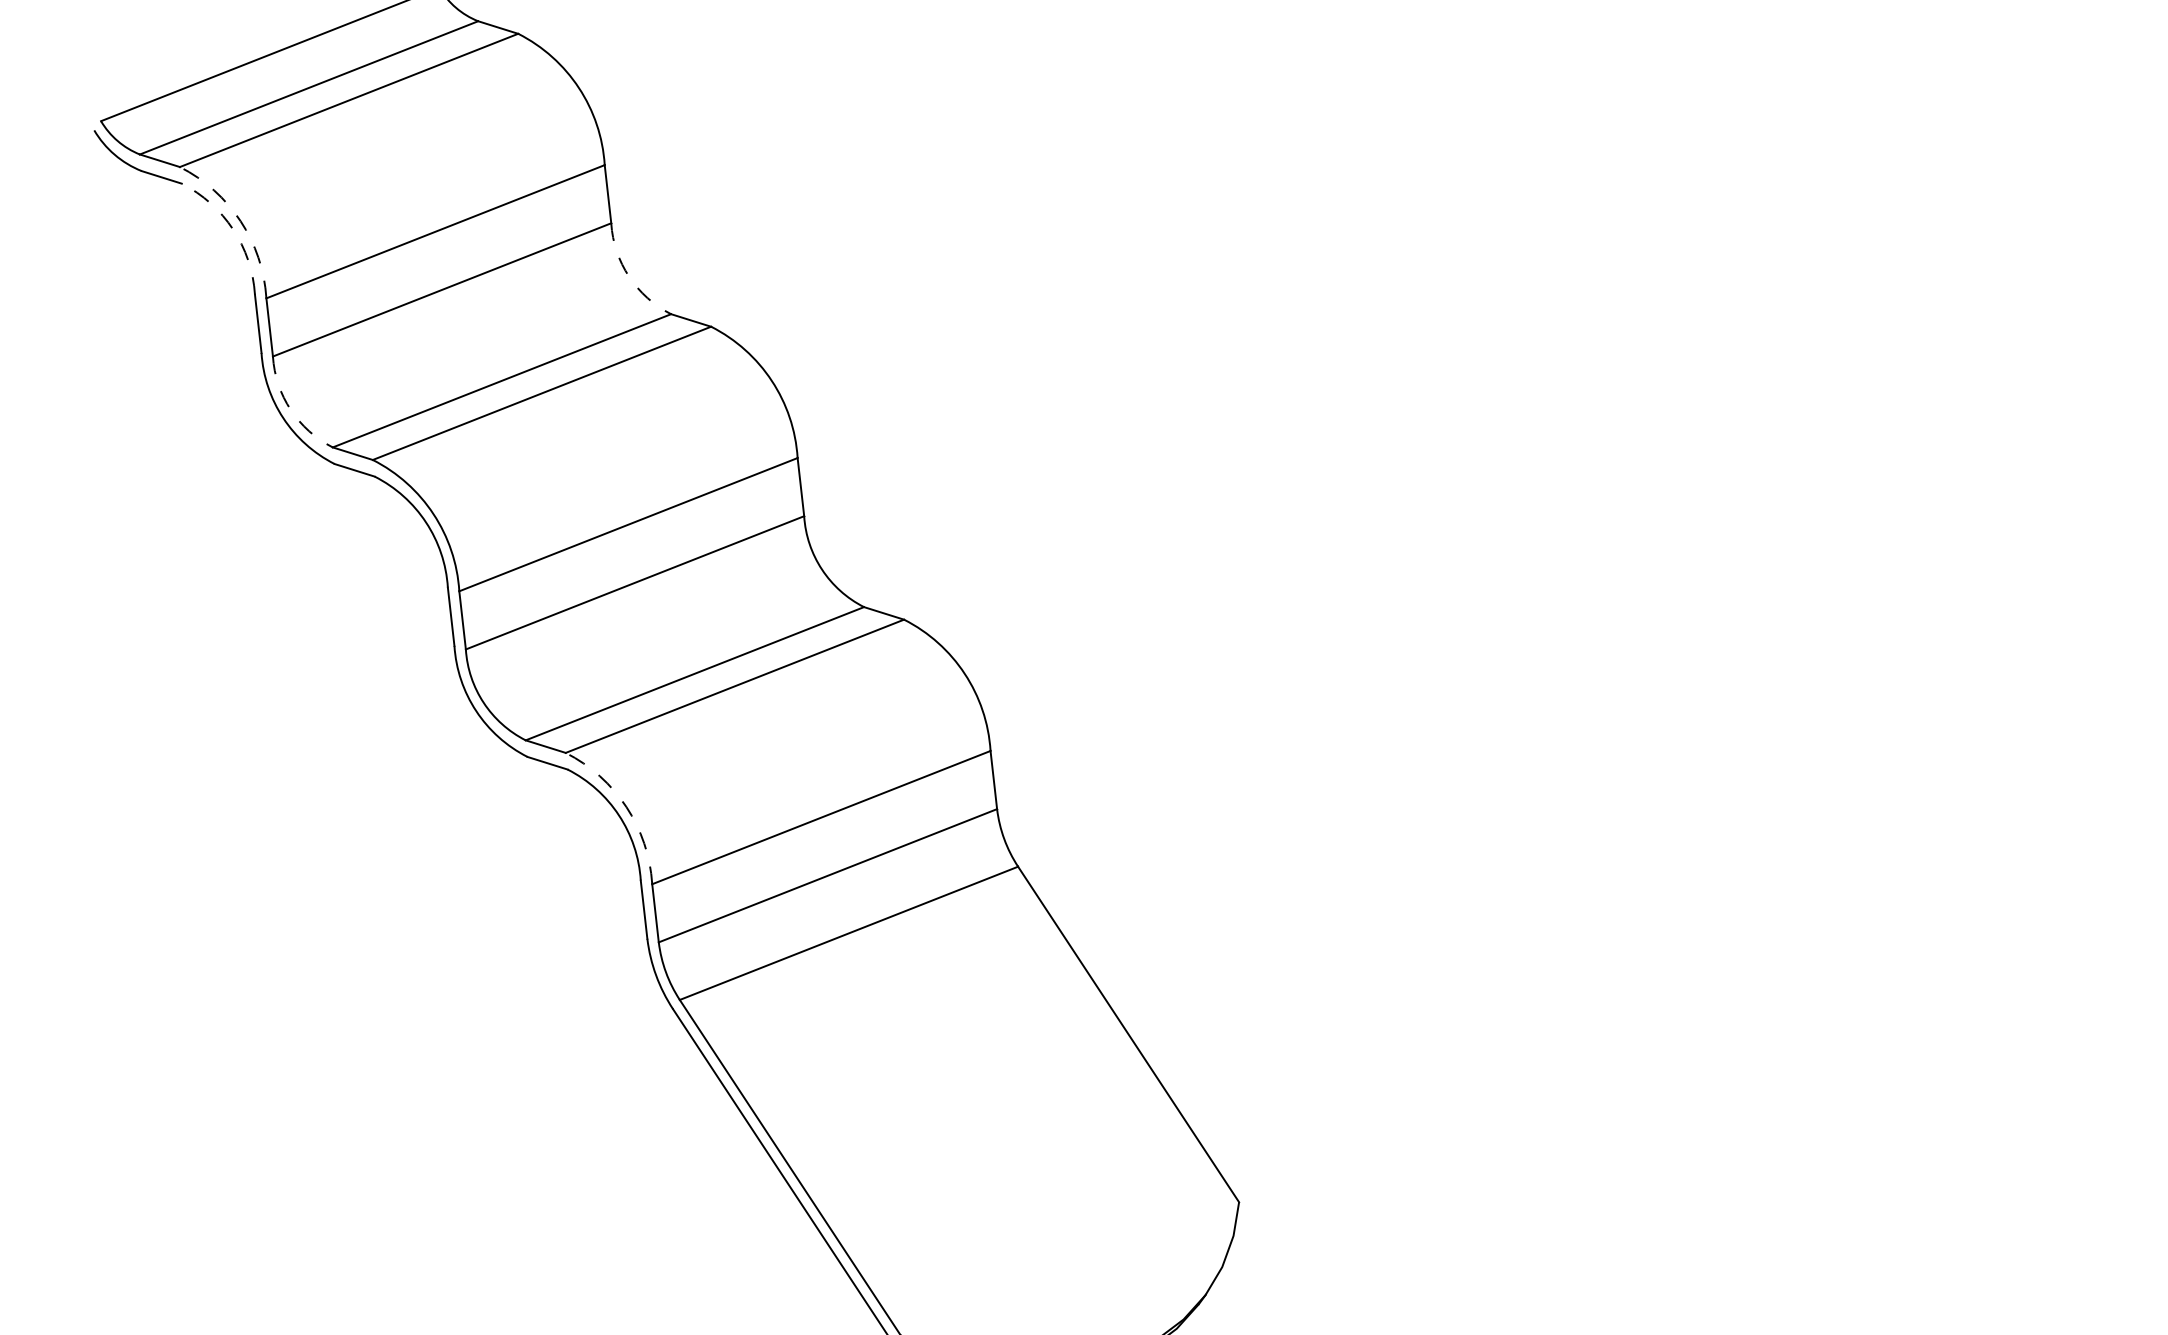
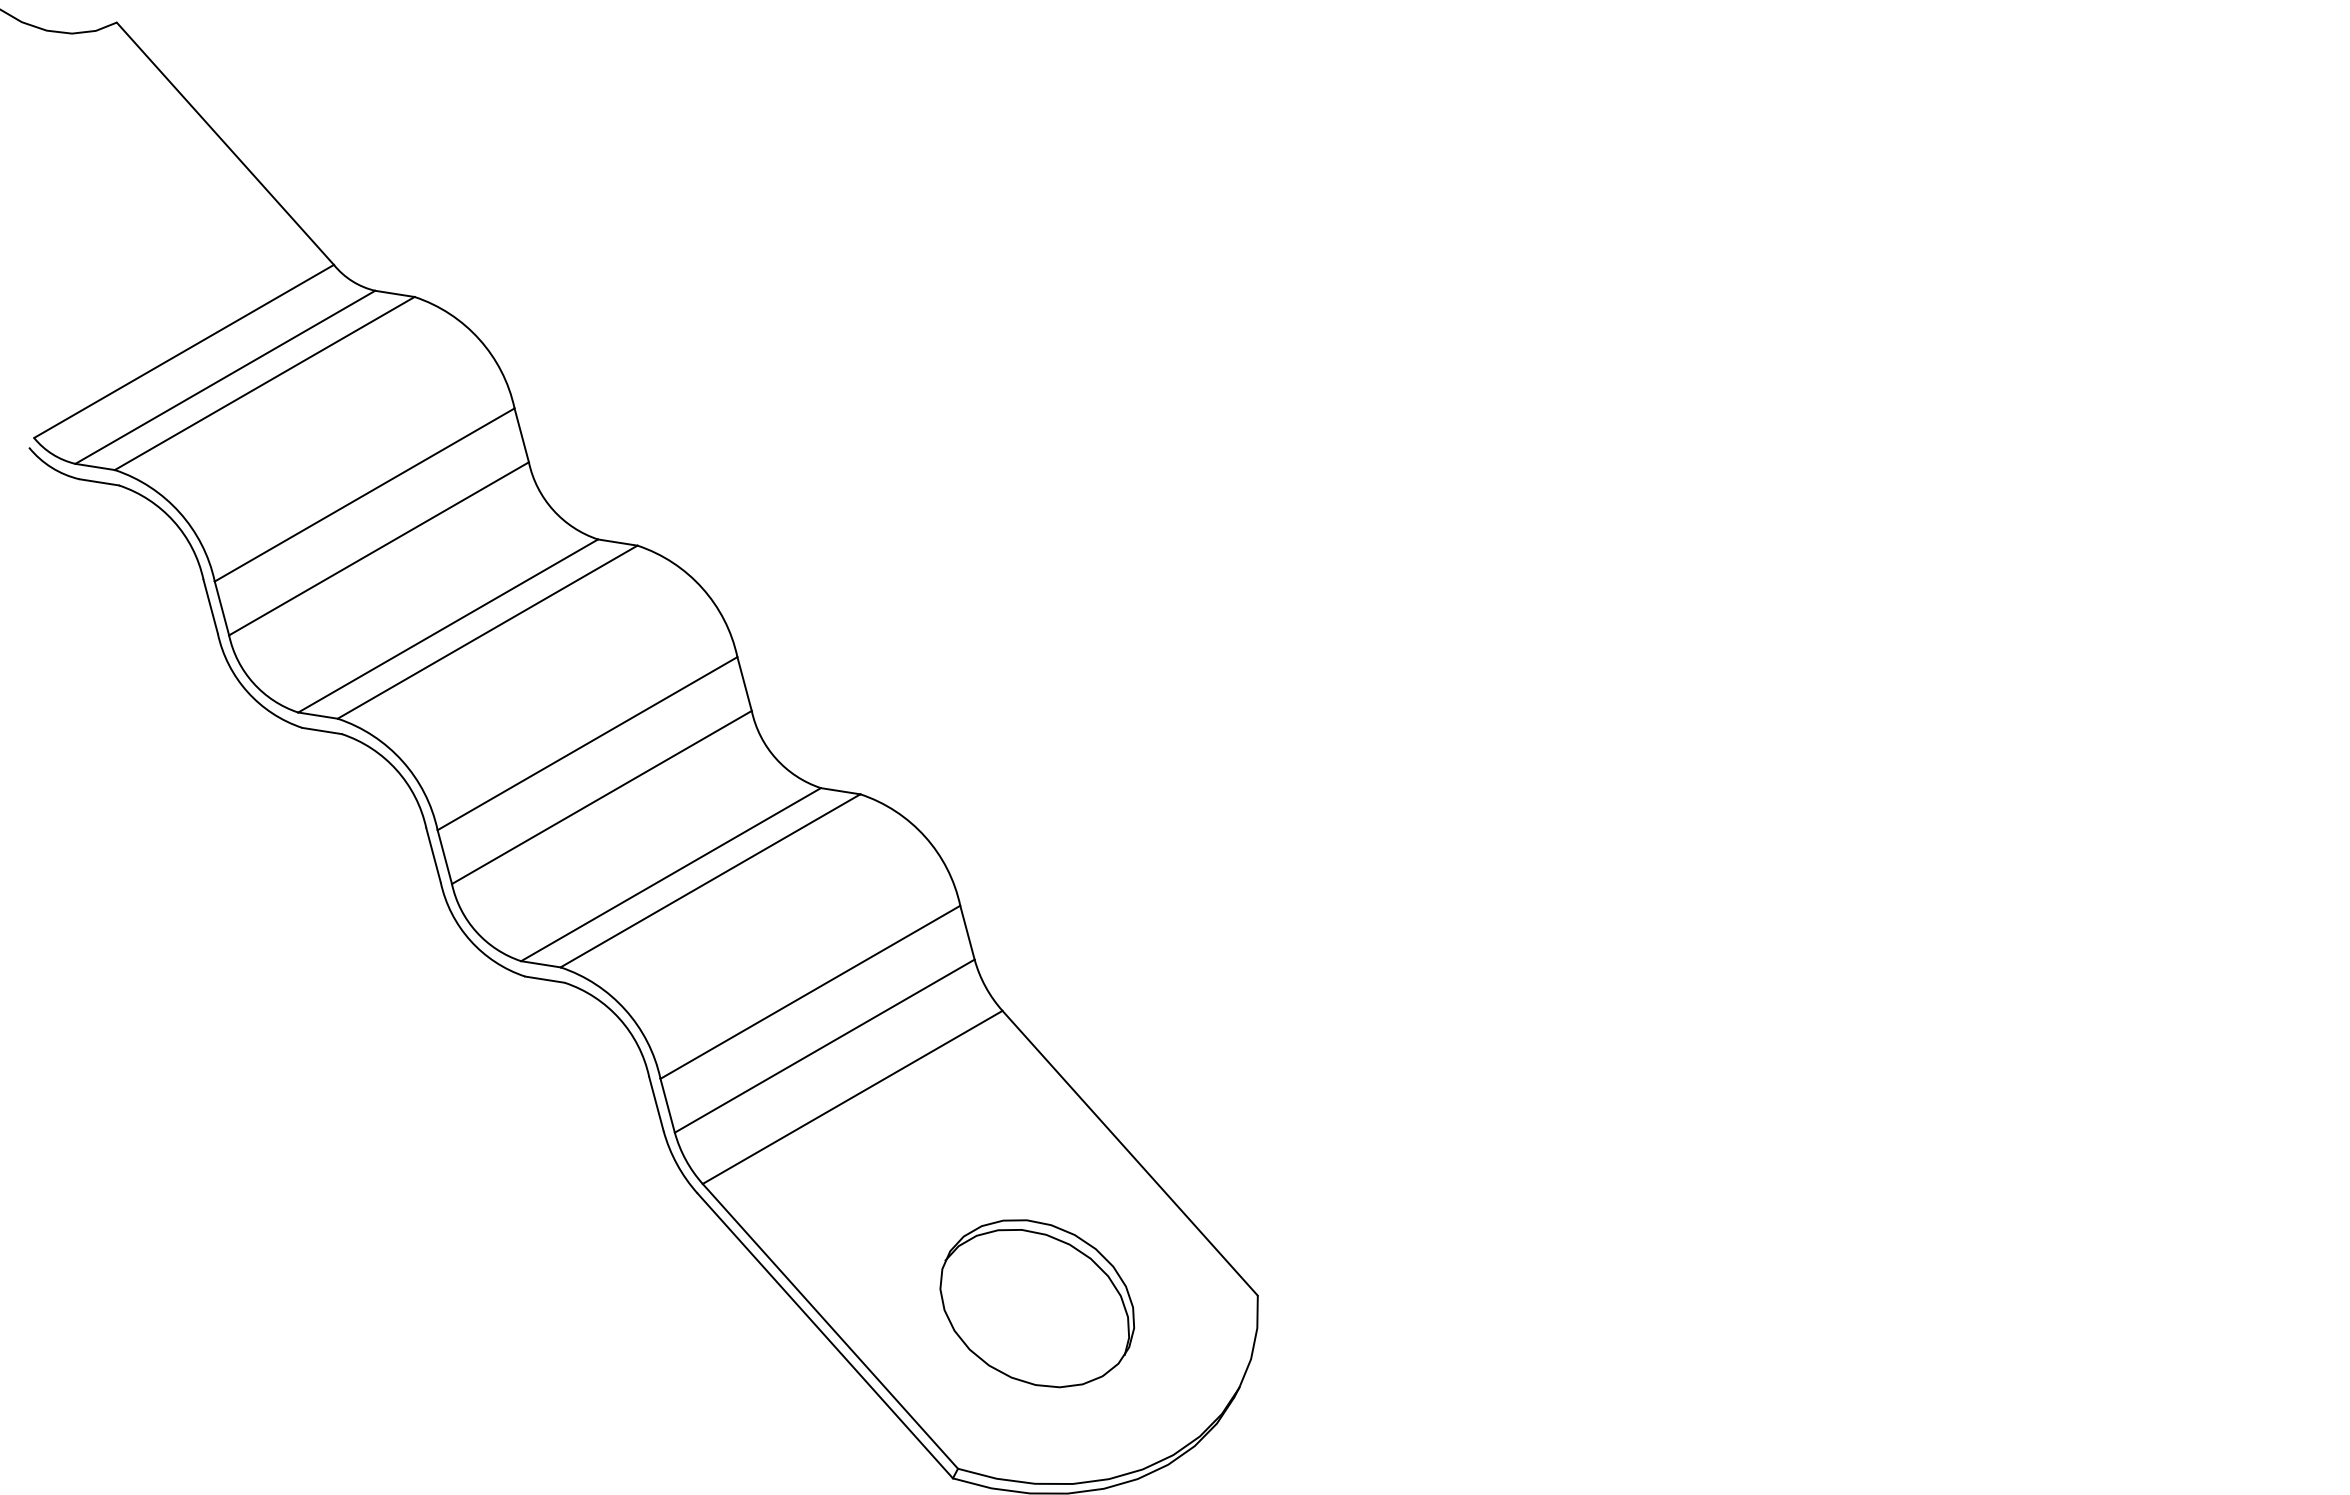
arc: (240, 221) -> (179, 512), dashed -> solid
arc: (232, 229) -> (173, 521), dashed -> solid
arc: (629, 277) -> (553, 510), dashed -> solid
arc: (290, 410) -> (253, 683), dashed -> solid
arc: (626, 806) -> (625, 1009), dashed -> solid
part: (1009, 1176) -> (1037, 1303), added

